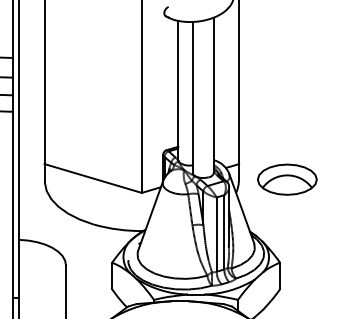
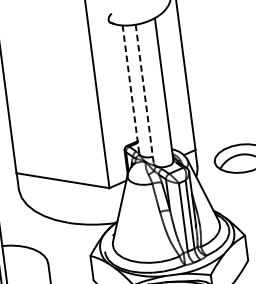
line: (178, 90) -> (130, 89), solid -> dashed
line: (192, 97) -> (144, 94), solid -> dashed

